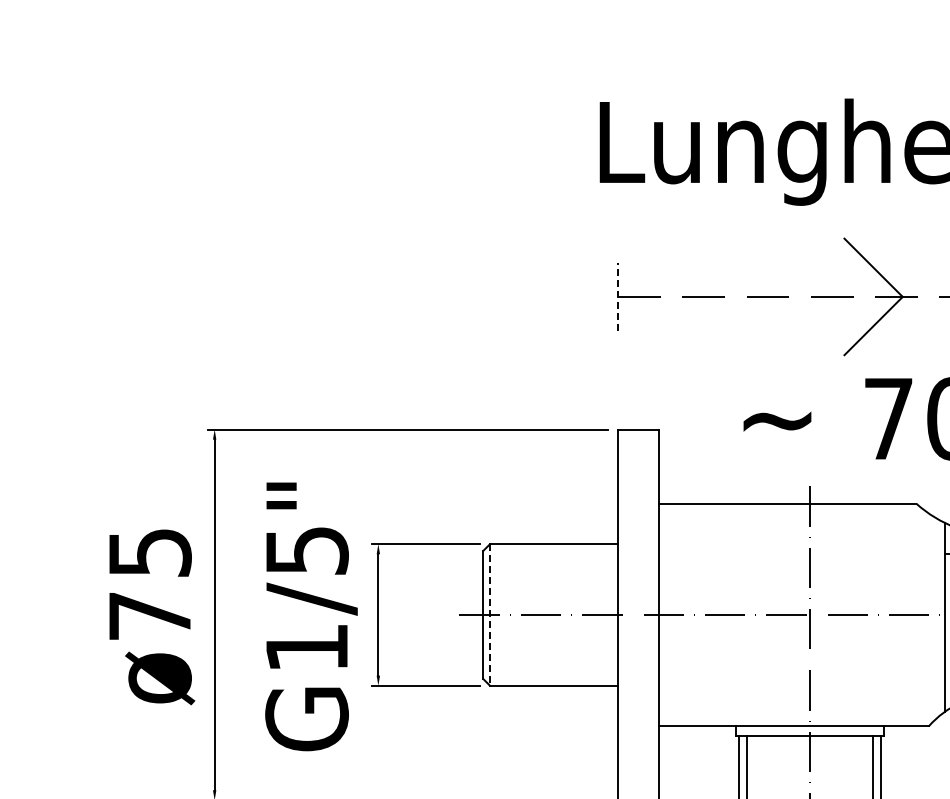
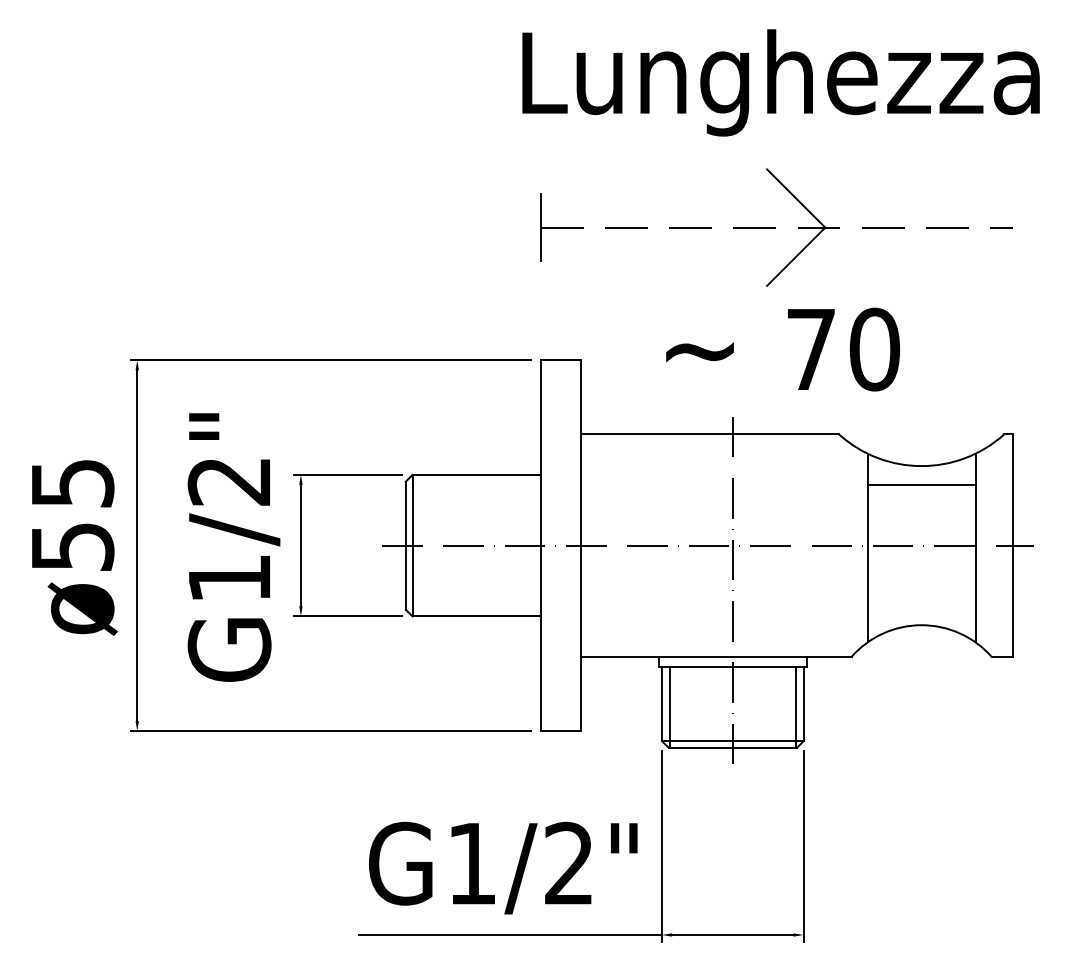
line: (617, 296) -> (540, 227), dashed -> solid
text: (306, 550) -> (229, 481), G1/5" -> G1/2"
line: (489, 614) -> (412, 545), dashed -> solid
text: (150, 615) -> (73, 546), ø75 -> ø55

